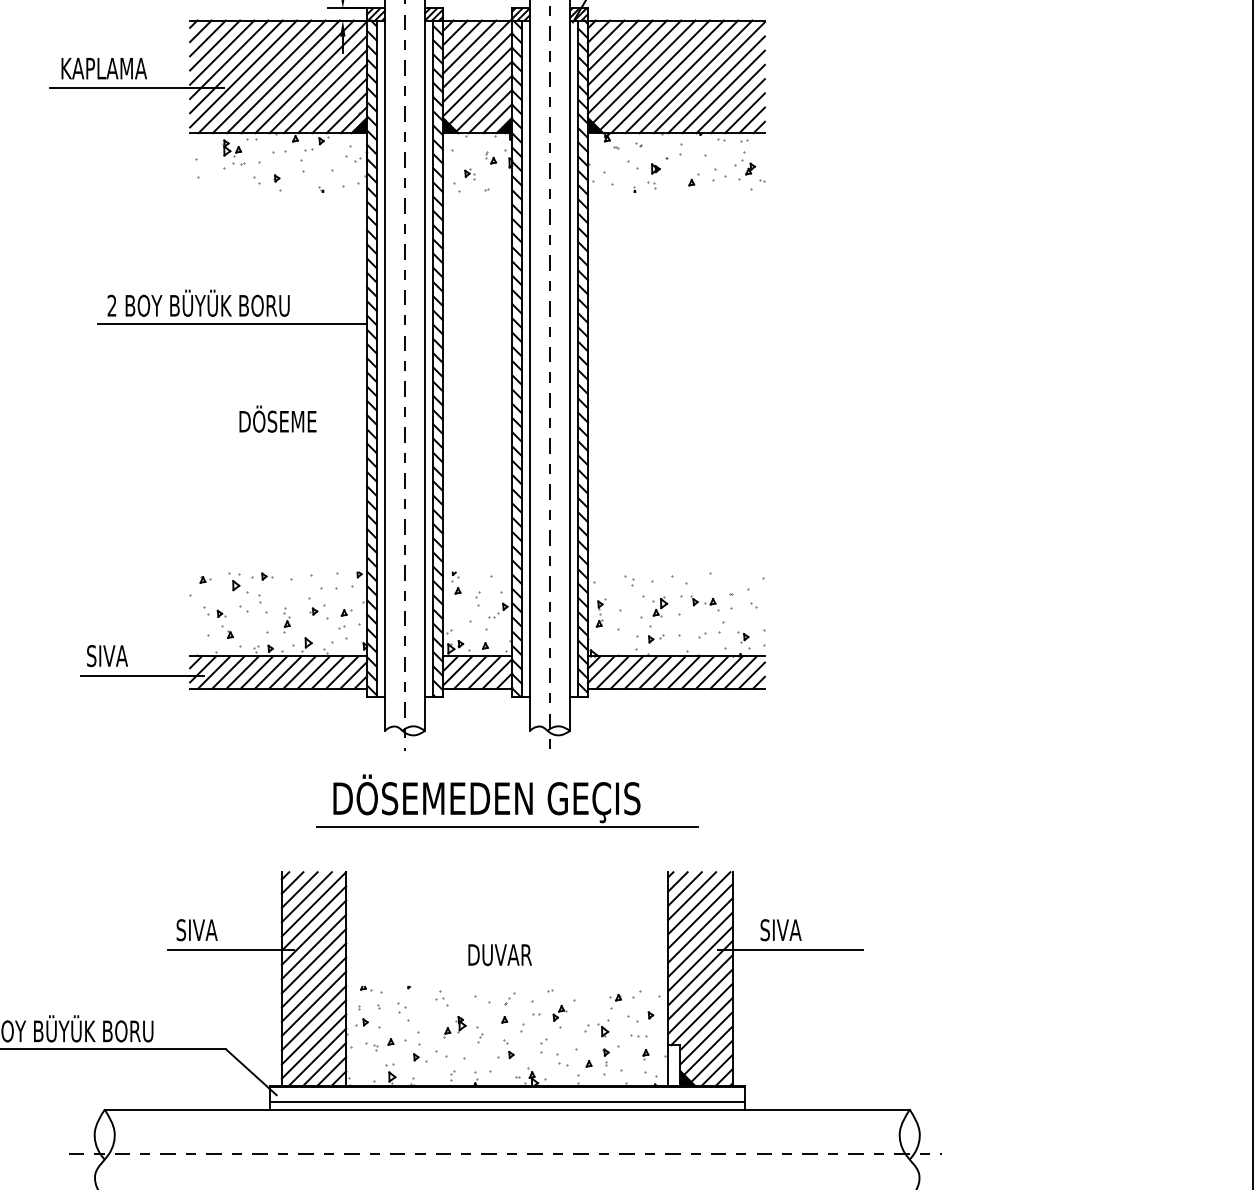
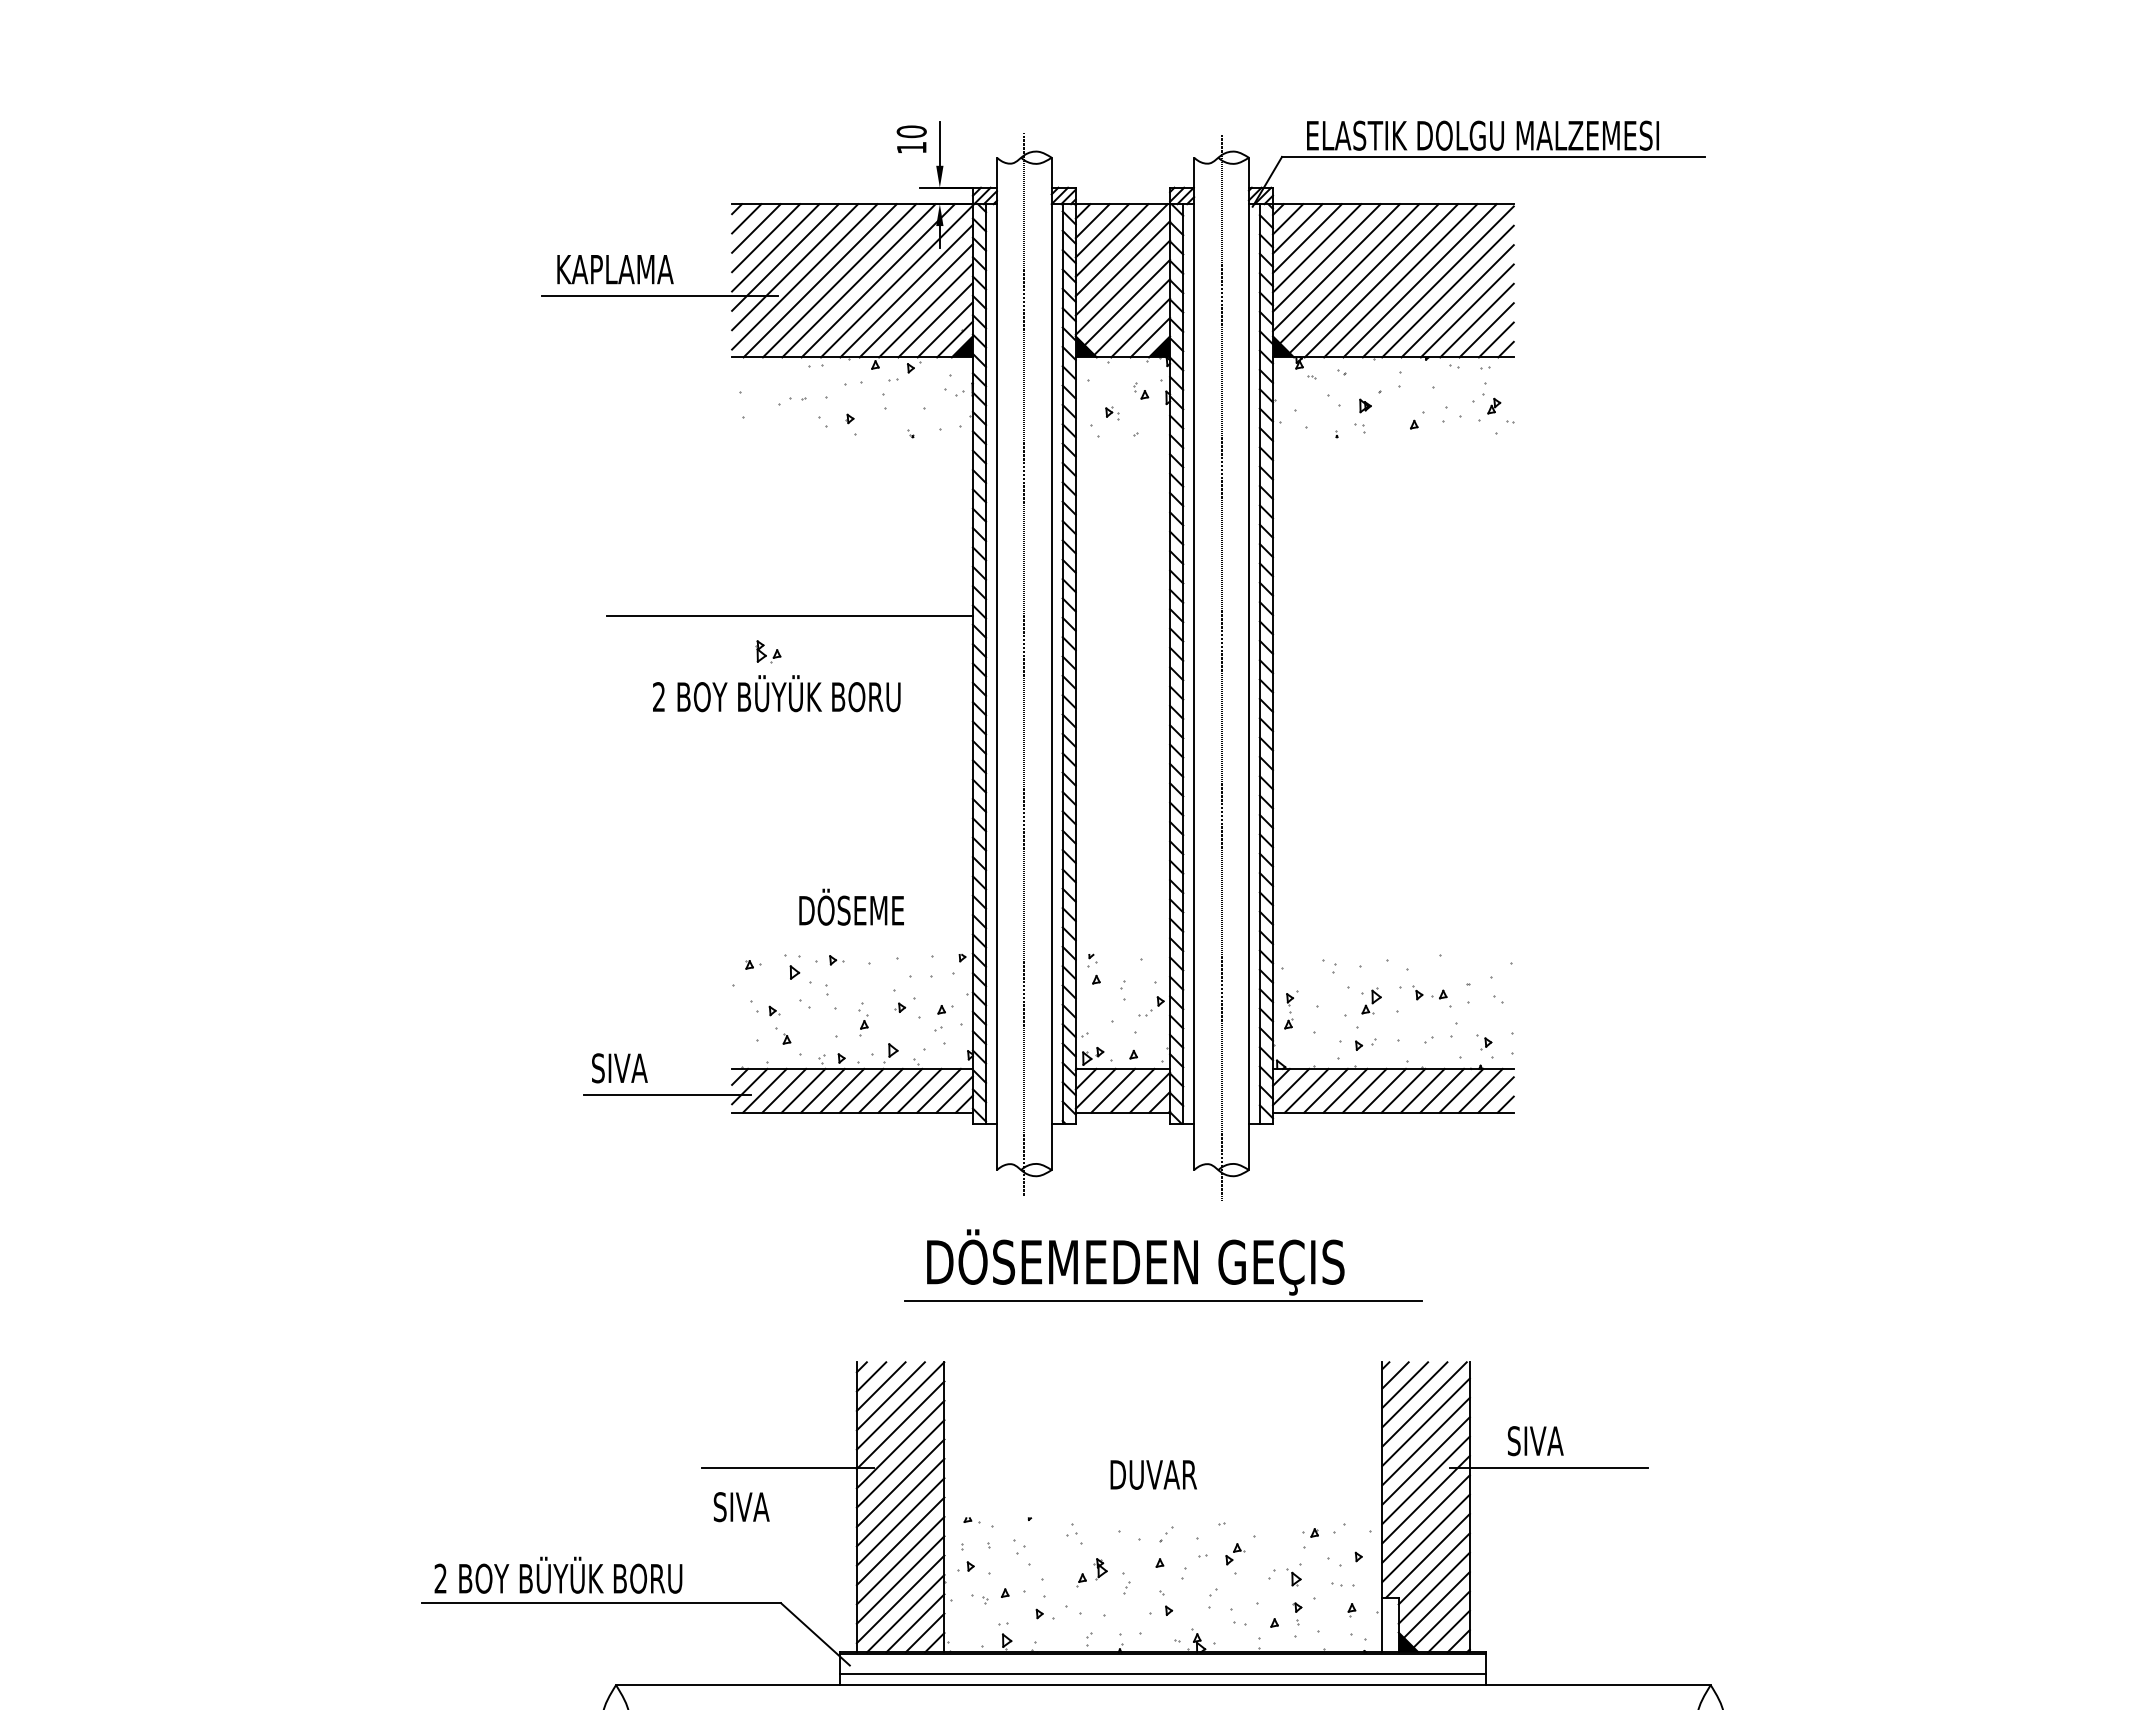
part: (232, 148) -> (768, 651), moved
text: (198, 303) -> (776, 693), moved
text: (277, 418) -> (851, 906), moved
text: (196, 930) -> (741, 1507), moved

